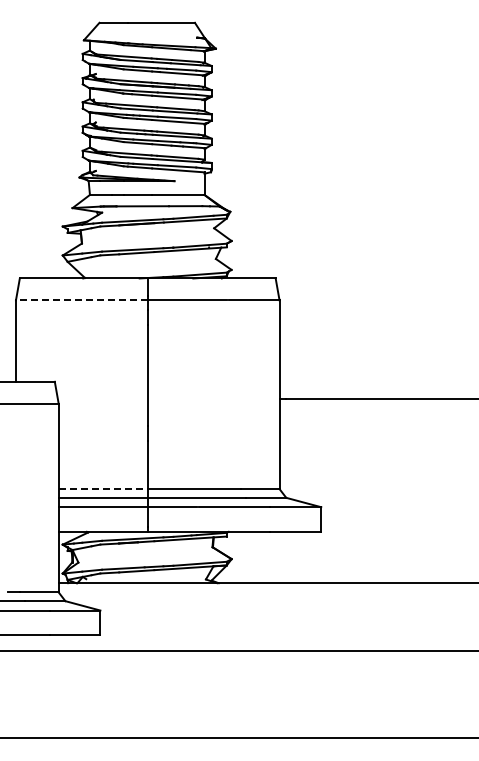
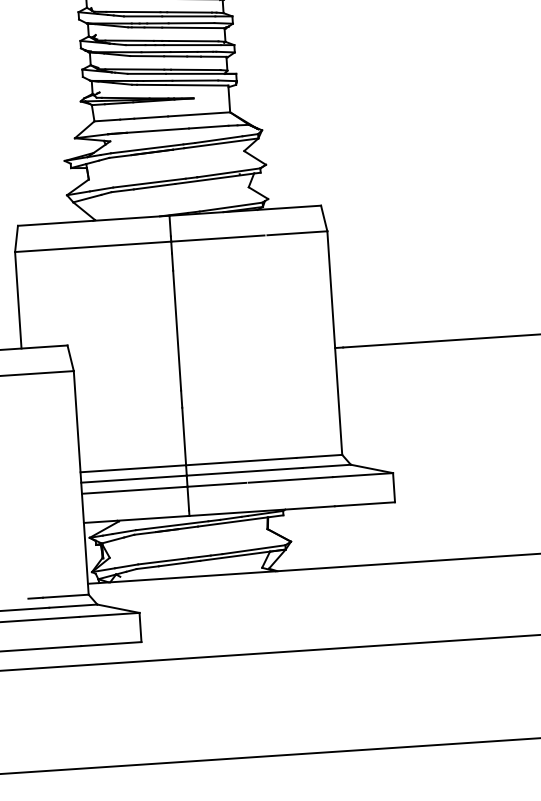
line: (81, 300) -> (92, 247), dashed -> solid
line: (103, 489) -> (133, 469), dashed -> solid

